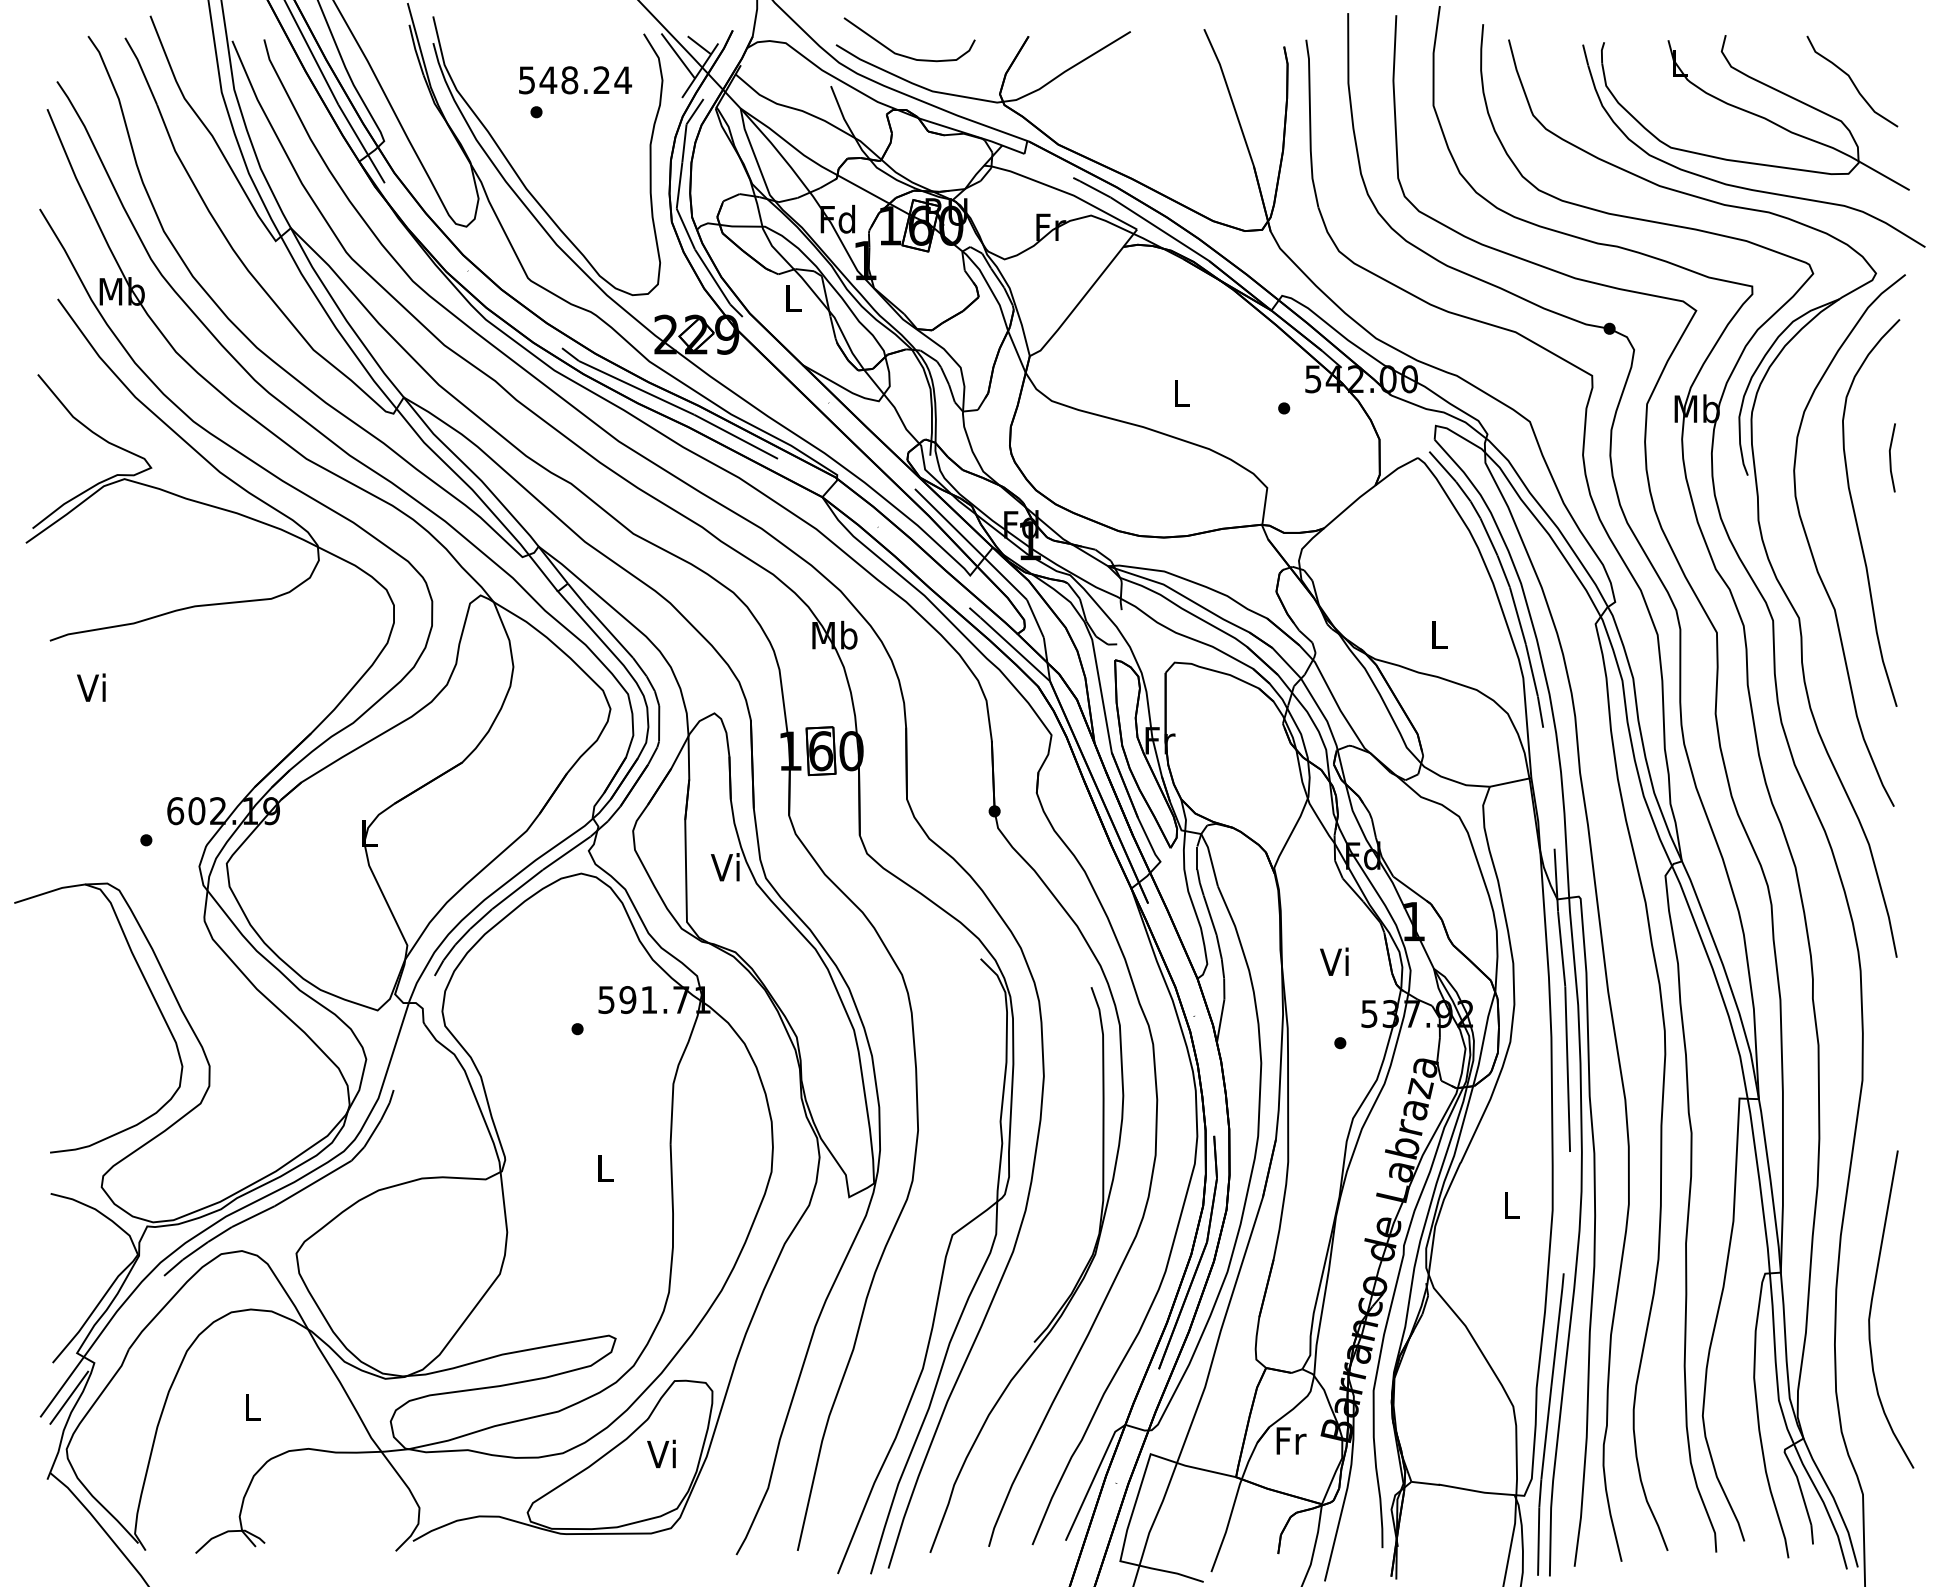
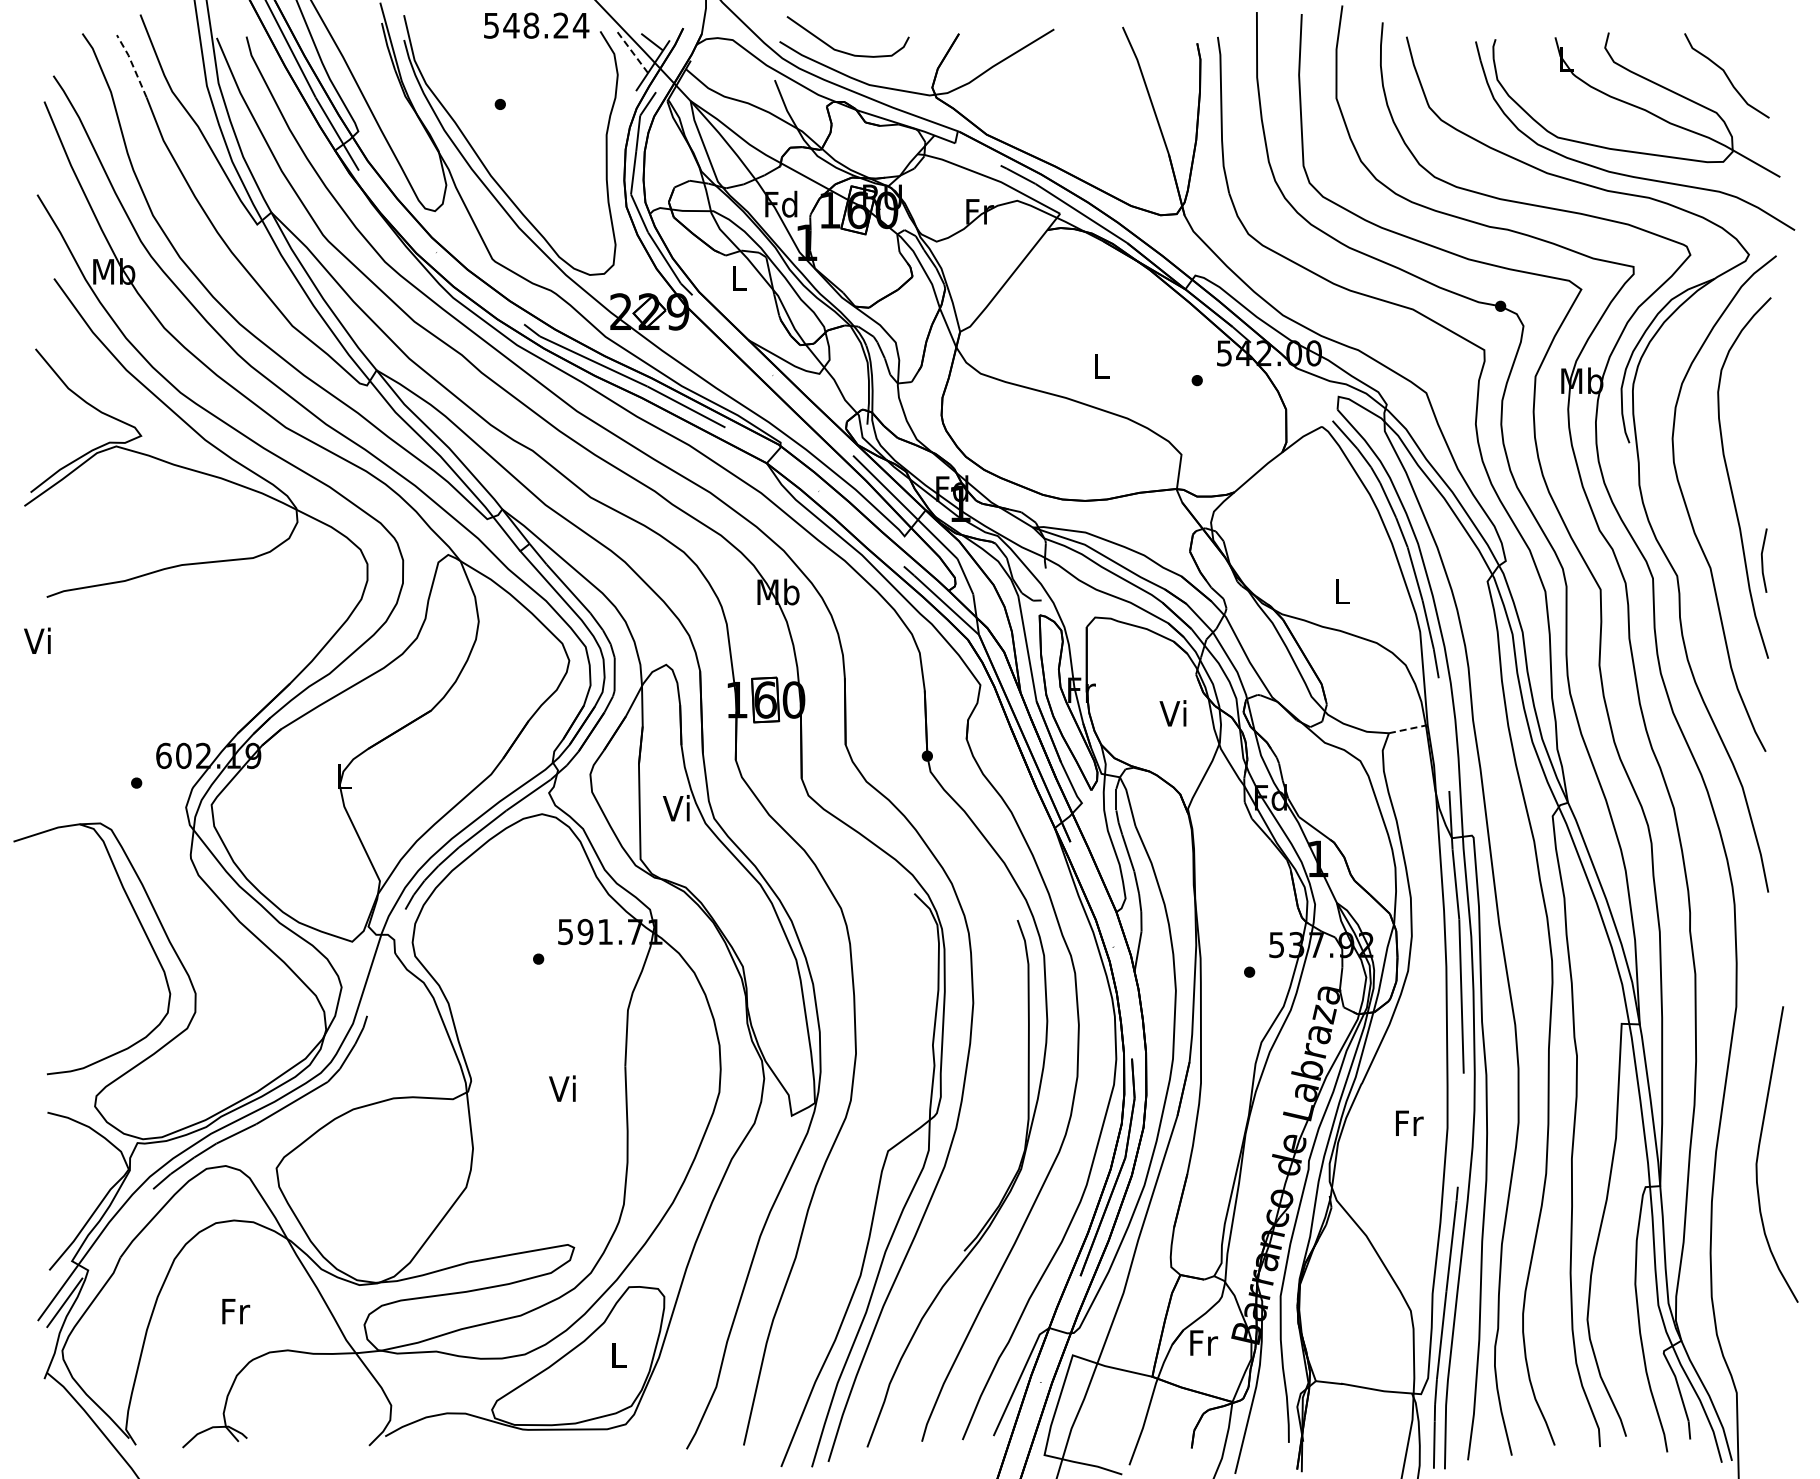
line: (678, 55) -> (632, 51), solid -> dashed
line: (141, 70) -> (132, 65), solid -> dashed
text: (575, 80) -> (536, 25), moved
line: (1890, 457) -> (1762, 560), moved
text: (91, 687) -> (37, 640), moved
line: (1510, 782) -> (1408, 729), solid -> dashed
text: (1333, 961) -> (1172, 713), moved
text: (603, 1167) -> (562, 1088), L -> Vi
text: (1511, 1204) -> (1409, 1122), L -> Fr
curve: (1872, 1306) -> (1759, 1151), moved
text: (253, 1407) -> (236, 1311), L -> Fr
text: (661, 1454) -> (616, 1355), Vi -> L

